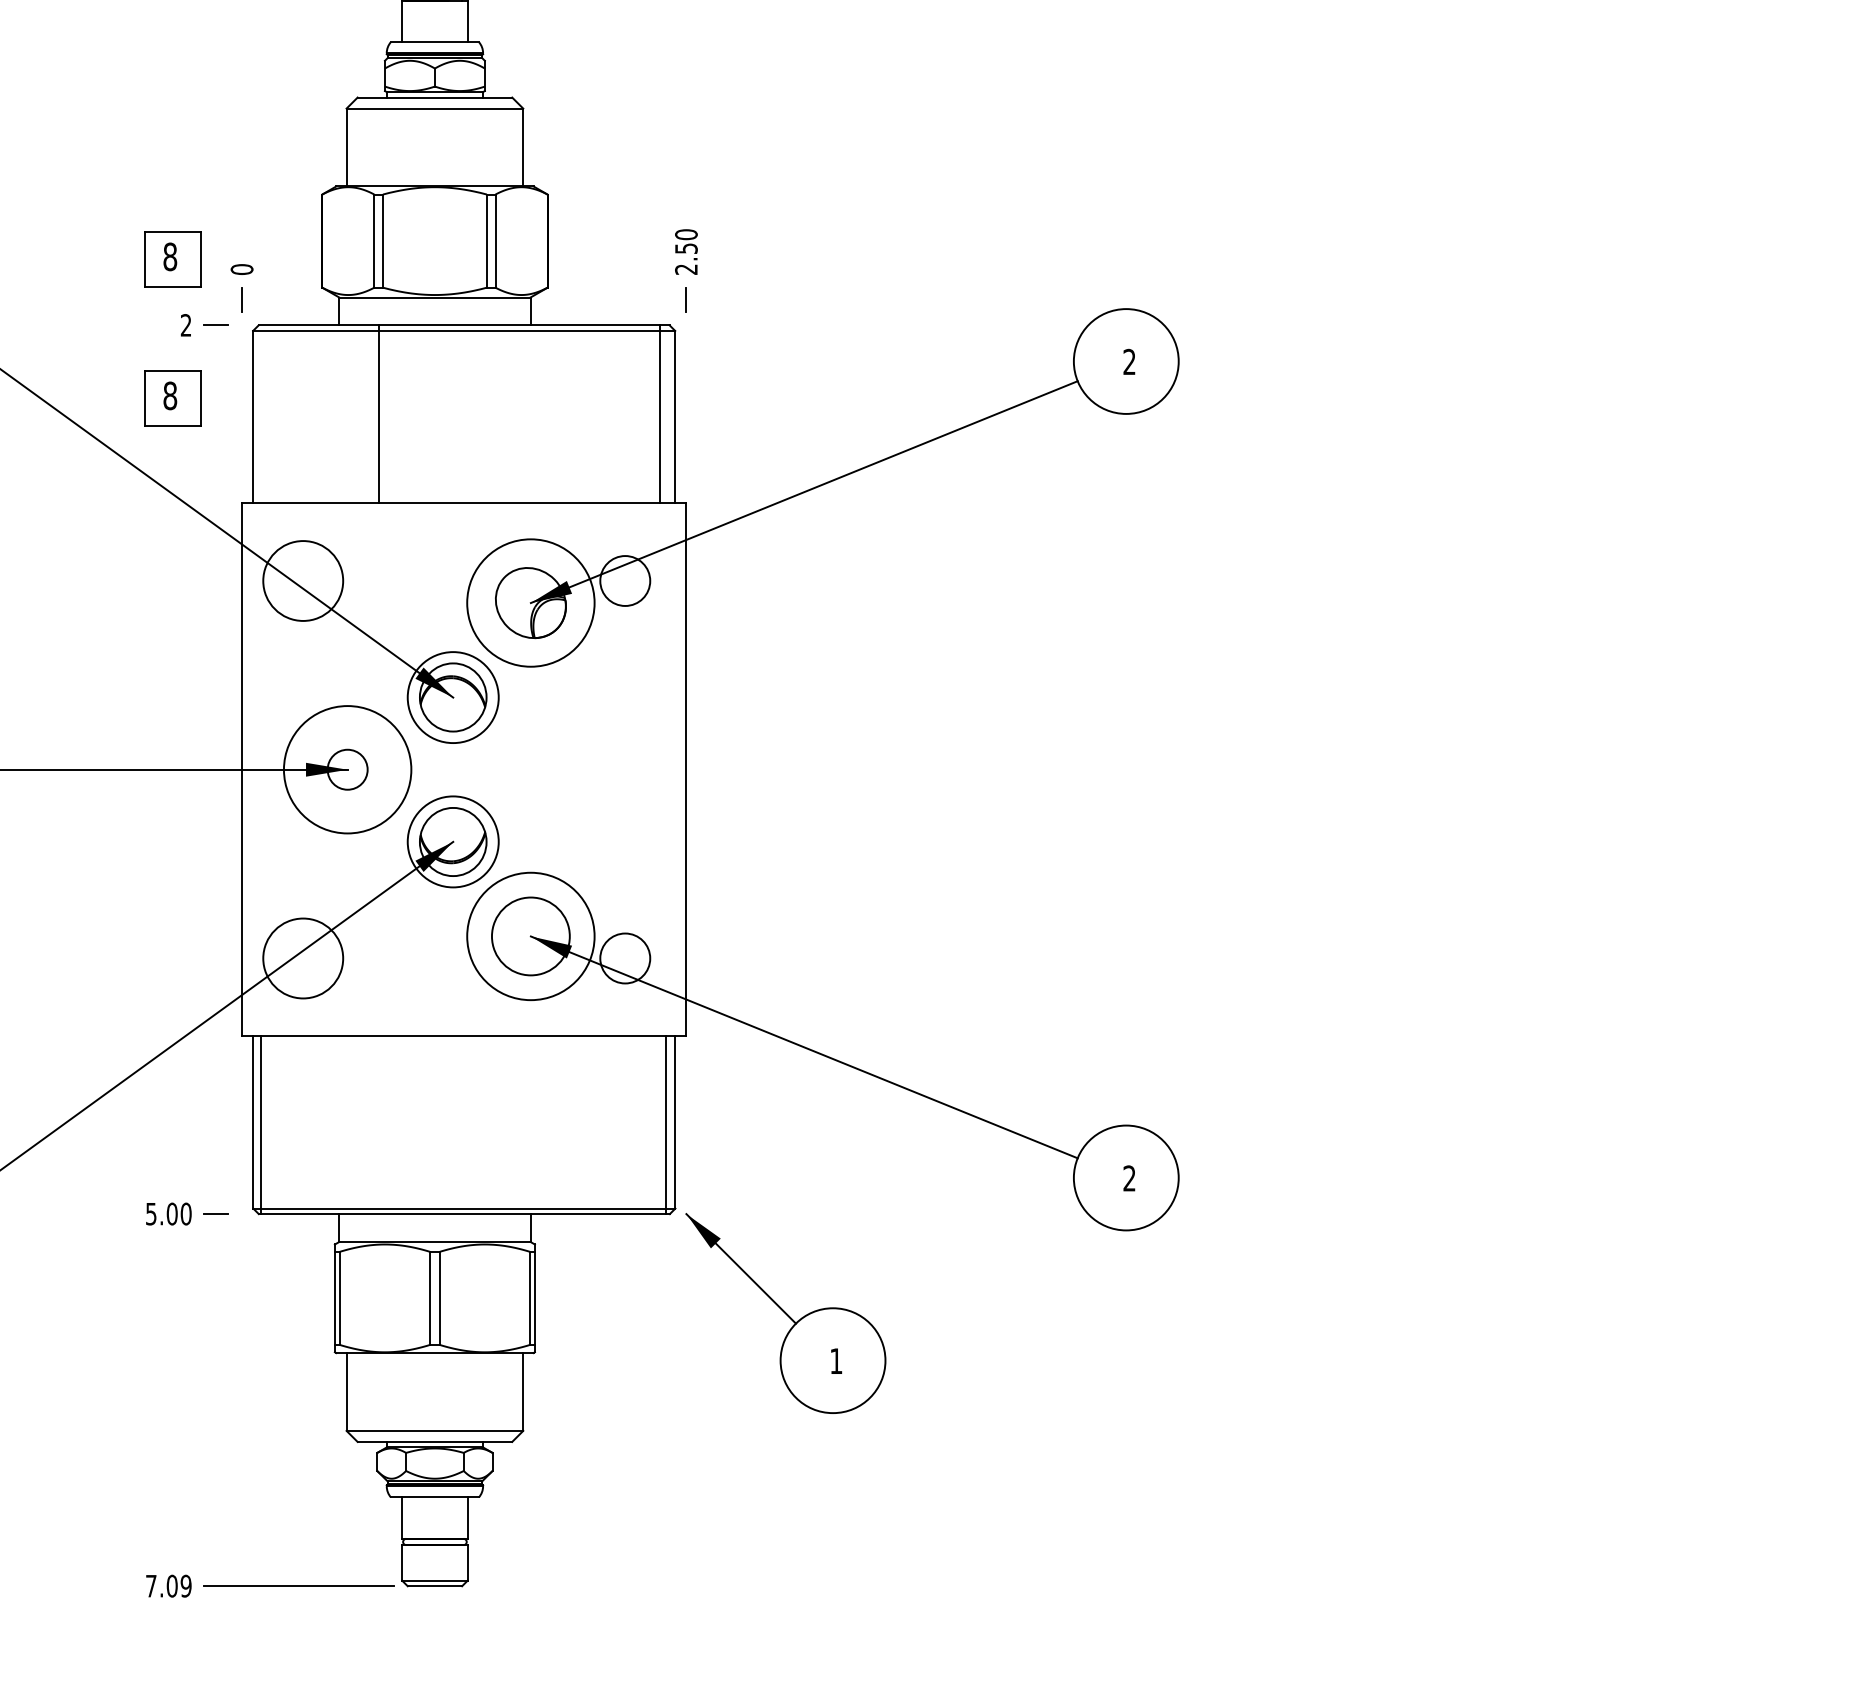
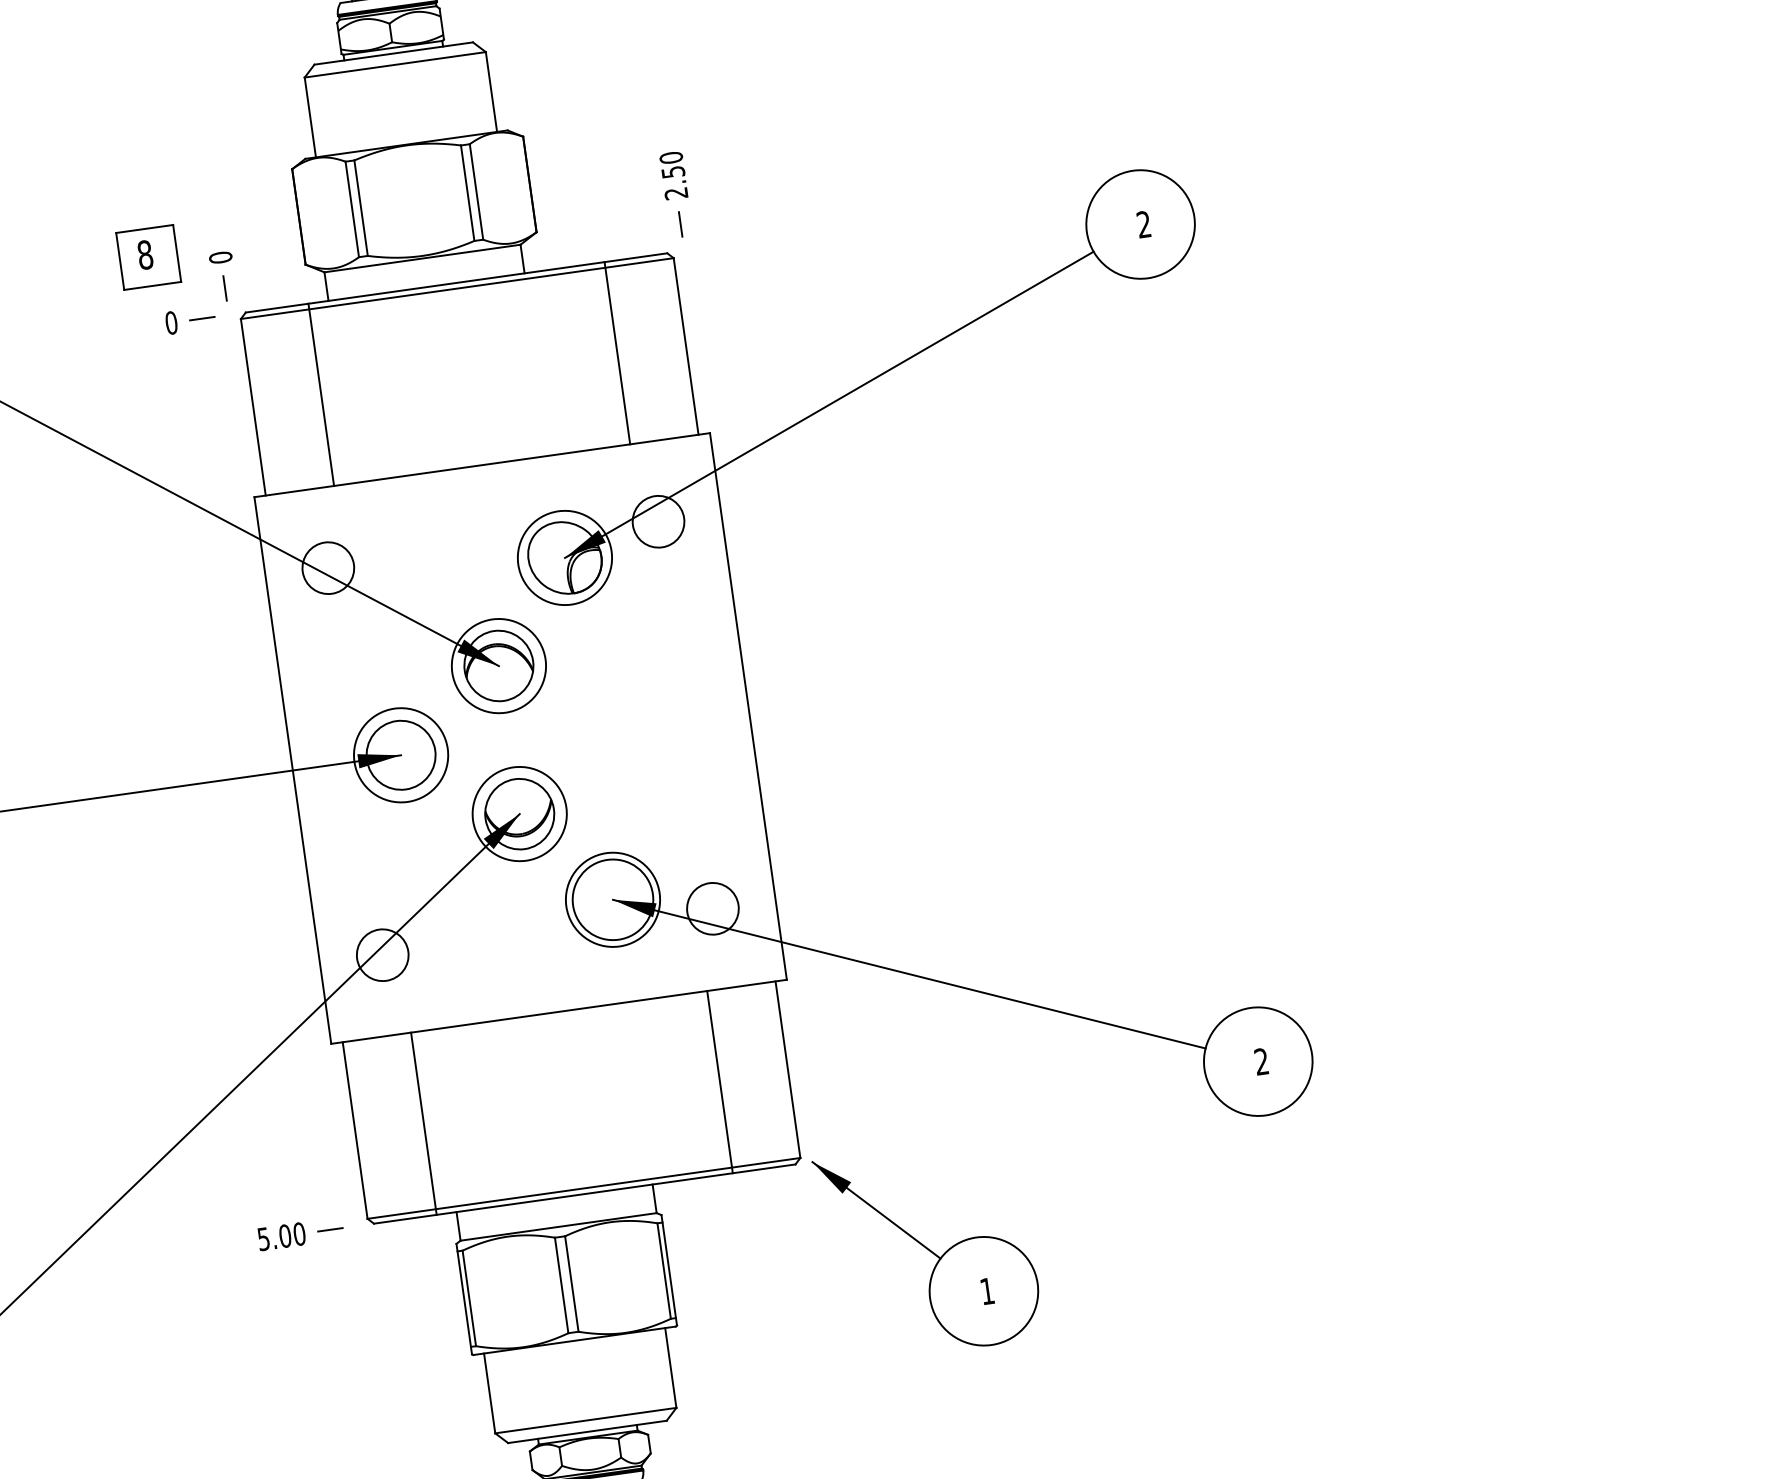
text: (185, 325) -> (170, 323), 2 -> 0
part: (172, 398) -> (167, 399), removed
line: (378, 414) -> (321, 395), moved
line: (659, 414) -> (617, 353), moved
circle: (303, 580) -> (328, 567), size x0.62
circle: (530, 602) -> (564, 557), size x0.71
circle: (347, 769) -> (400, 755), size x0.71
circle: (347, 769) -> (400, 755), size x1.67
circle: (530, 935) -> (612, 898), size x0.71
circle: (303, 958) -> (383, 955), size x0.62
line: (260, 1125) -> (423, 1124), moved
line: (665, 1125) -> (719, 1082), moved

